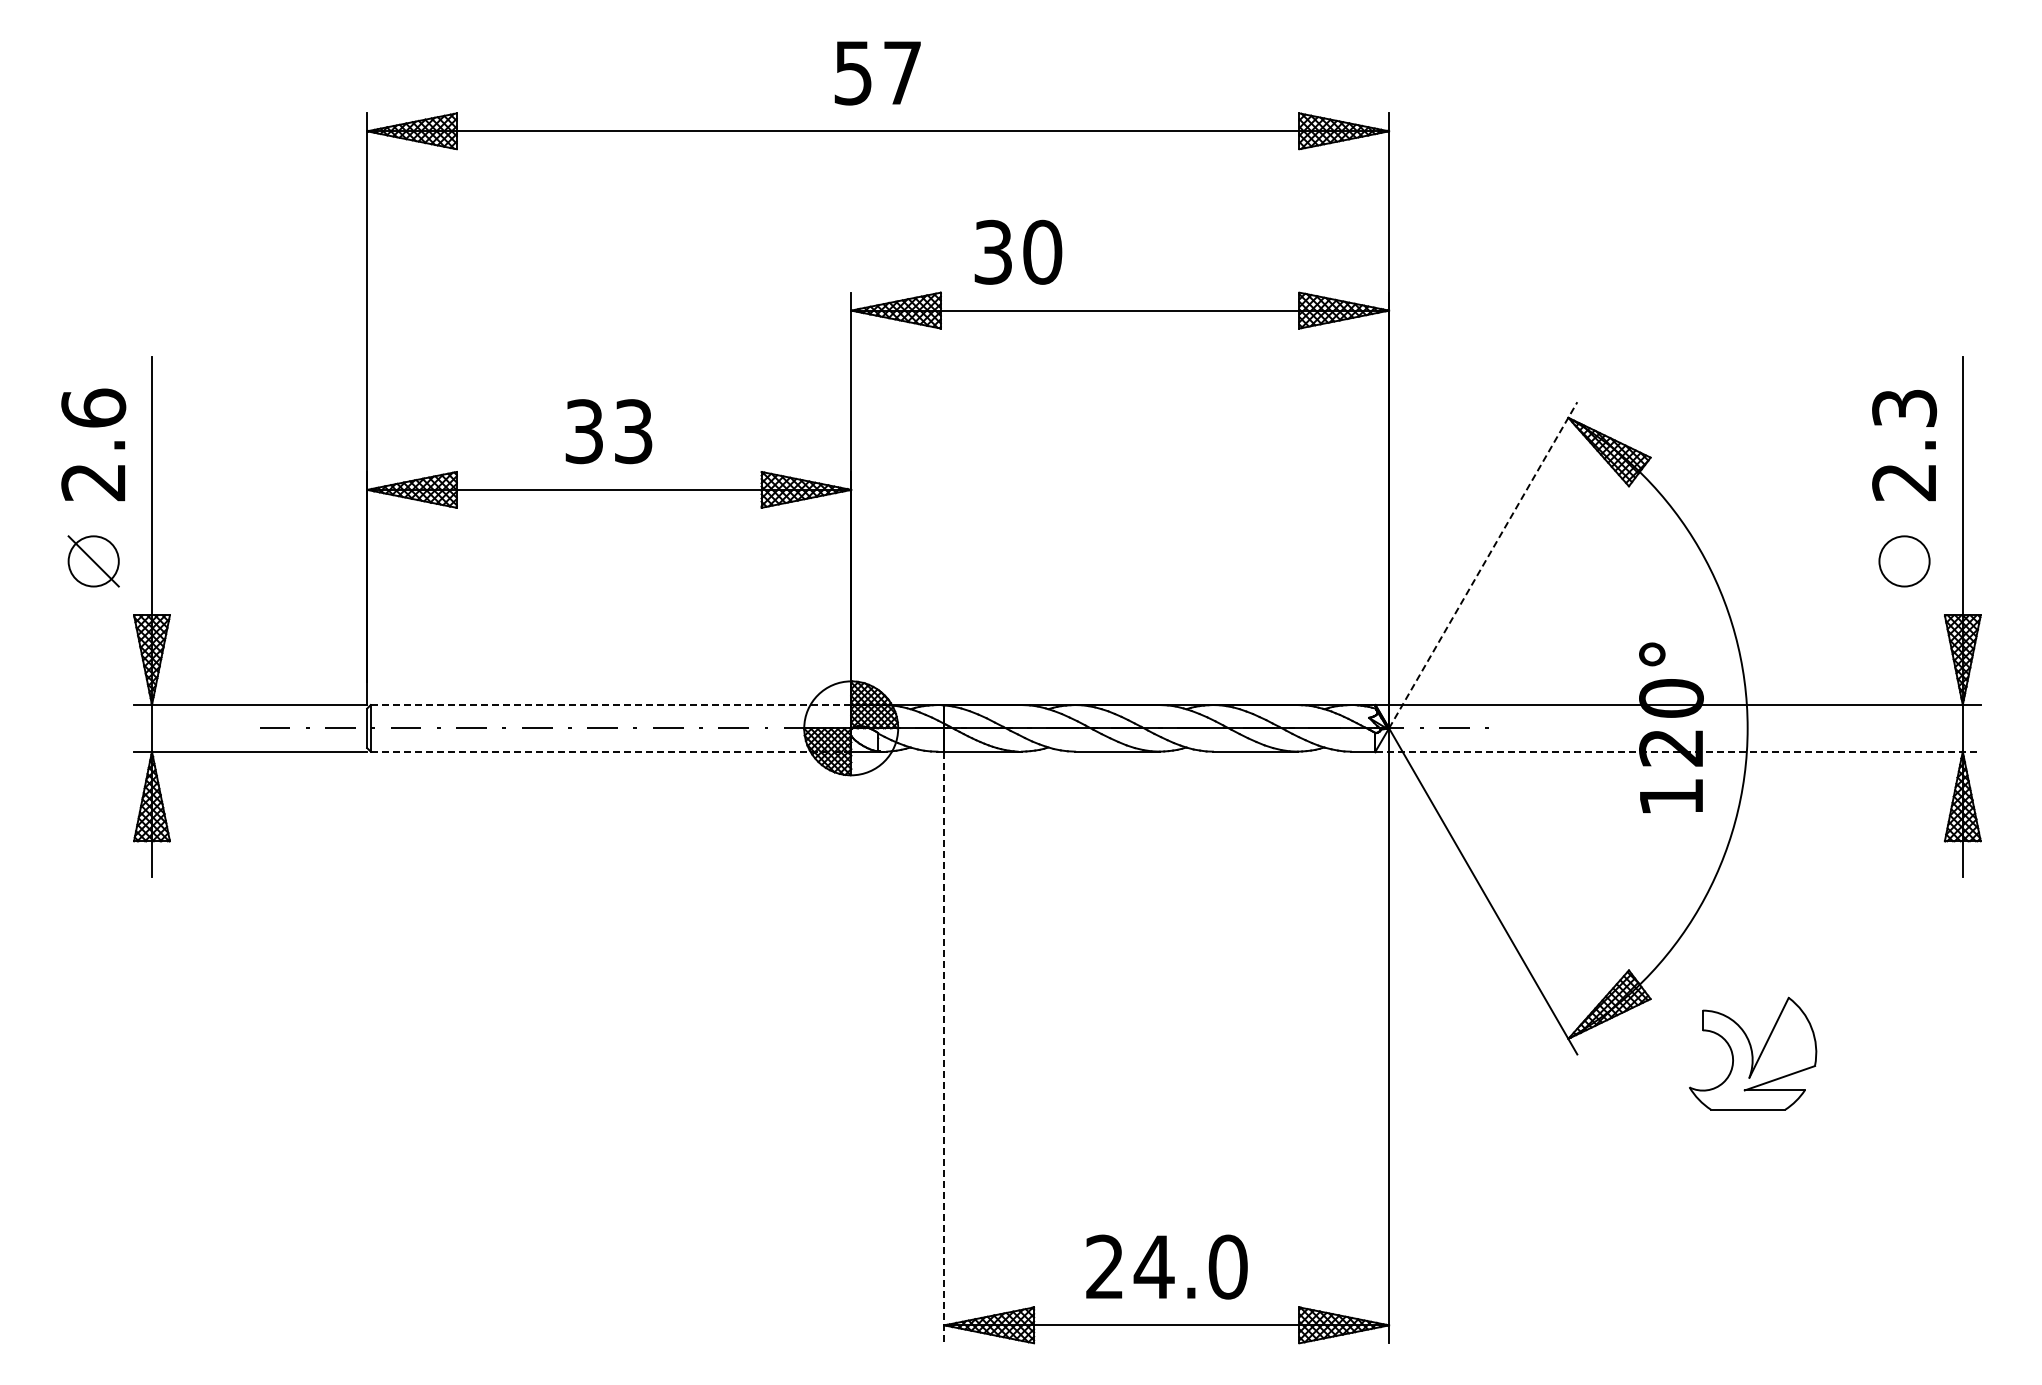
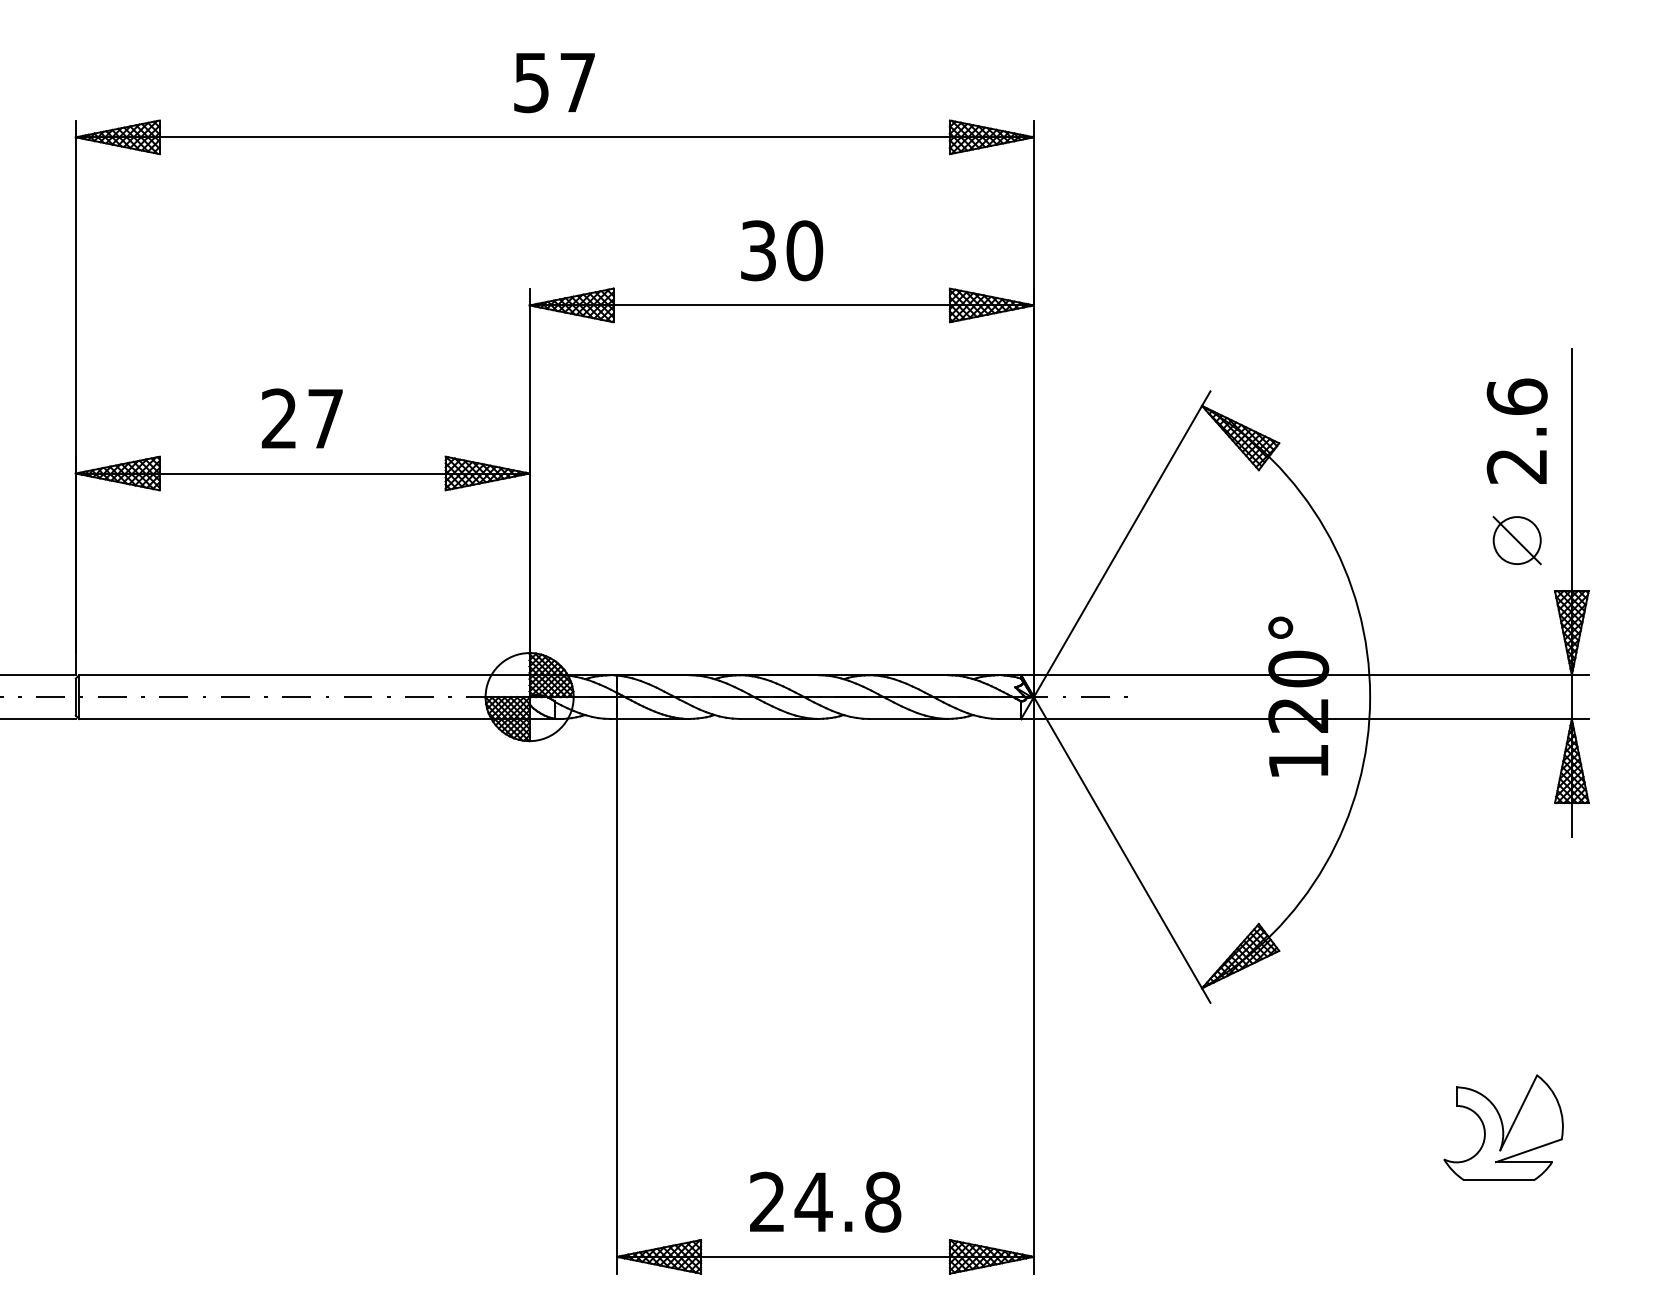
text: (1018, 251) -> (782, 250), moved
text: (1904, 407) -> (1517, 396), 2.3 -> 2.6
text: (608, 431) -> (302, 418), 33 -> 27
line: (1904, 561) -> (1517, 540), added
line: (1483, 564) -> (1122, 543), dashed -> solid
line: (610, 705) -> (303, 675), dashed -> solid
line: (611, 751) -> (304, 718), dashed -> solid
line: (1678, 751) -> (1305, 718), dashed -> solid
line: (944, 1047) -> (617, 996), dashed -> solid
part: (1753, 1053) -> (1504, 1127), moved
text: (1227, 1266) -> (882, 1201), 24.0 -> 24.8

